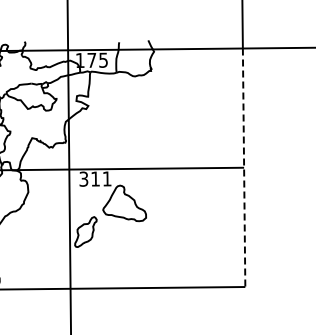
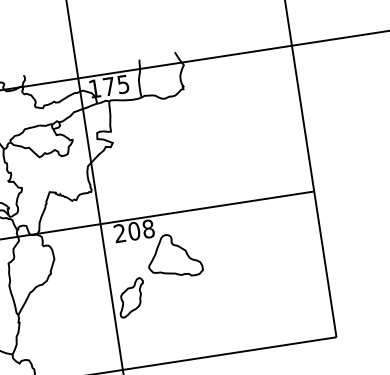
line: (244, 168) -> (314, 192), dashed -> solid
text: (95, 178) -> (134, 230), 311 -> 208

